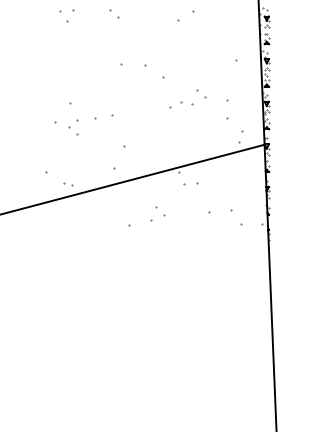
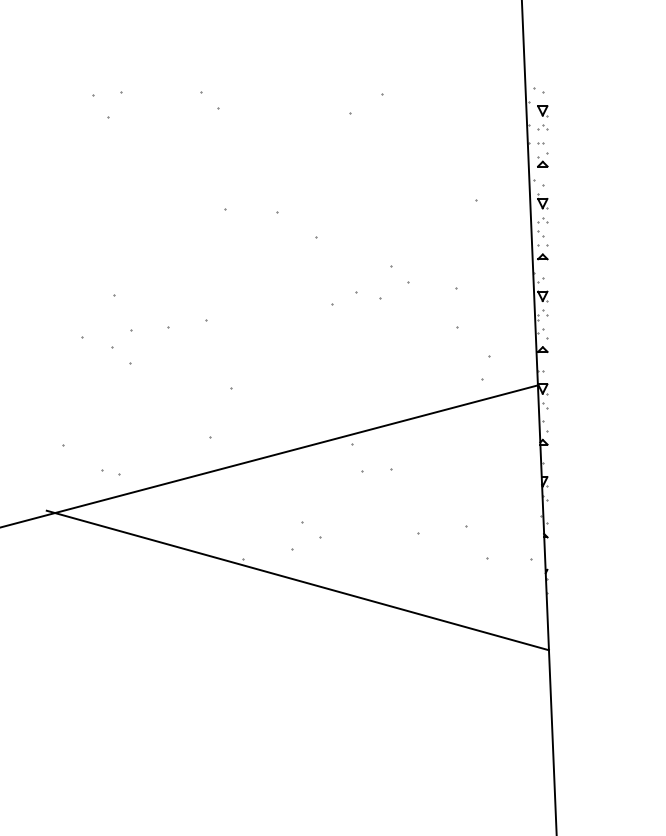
line: (153, 234) -> (296, 580), added

